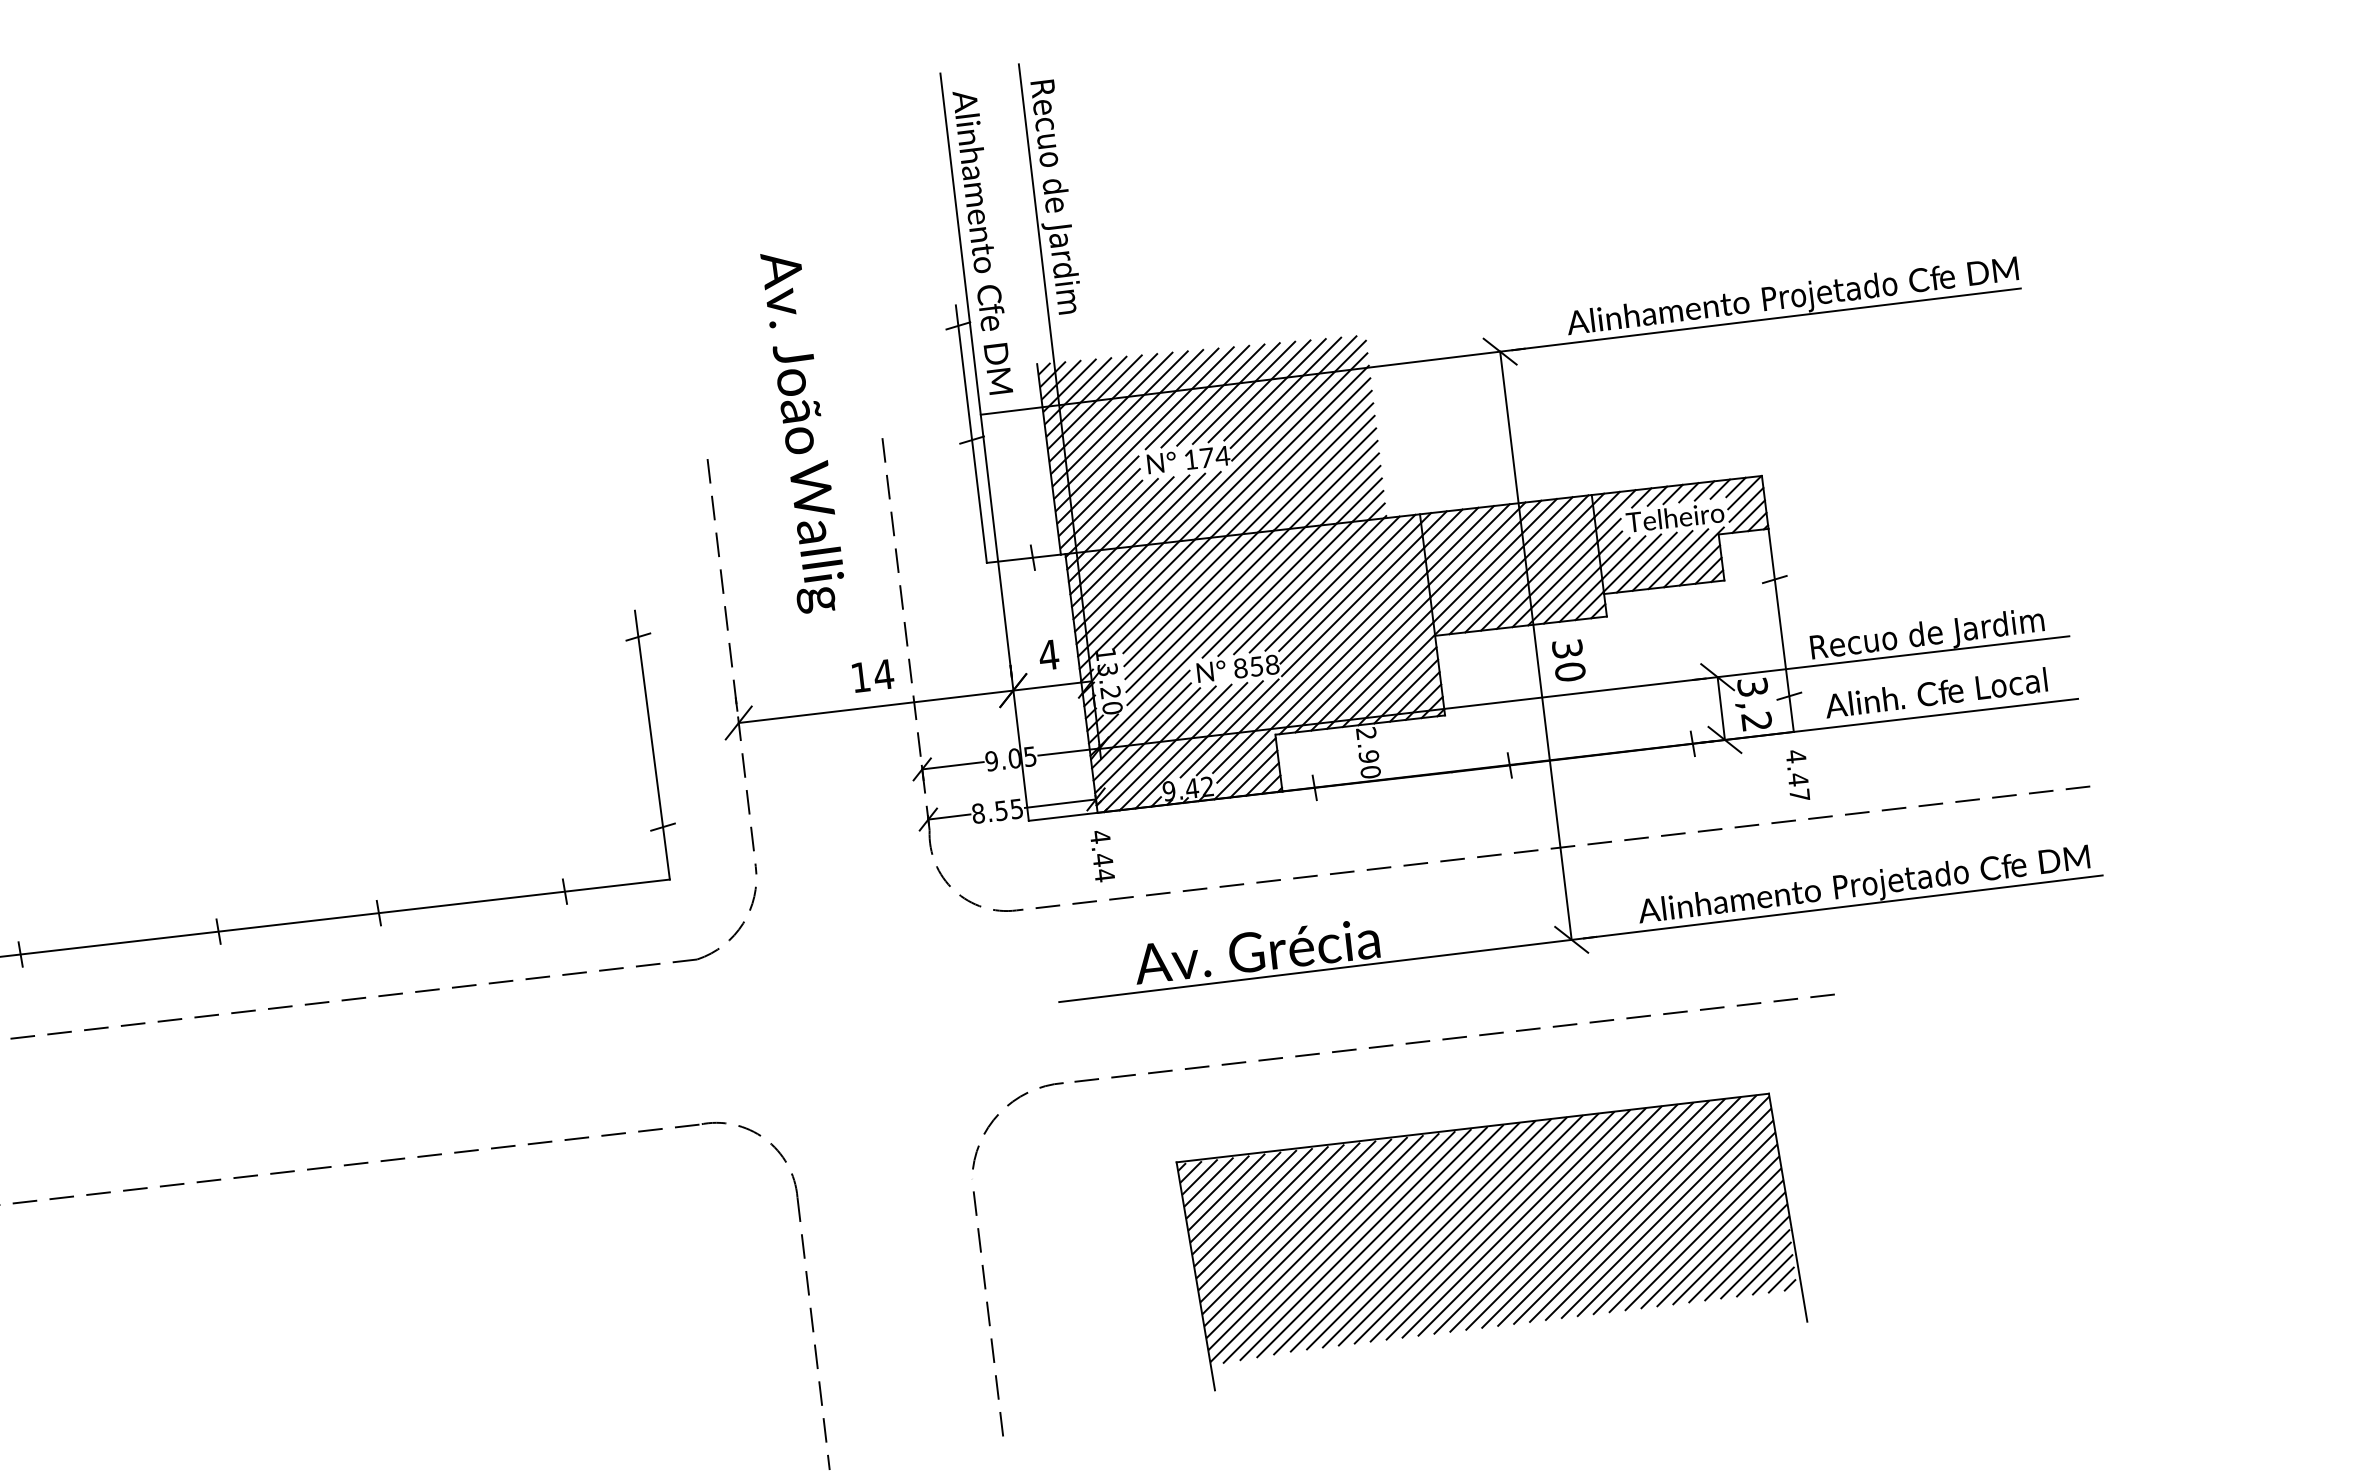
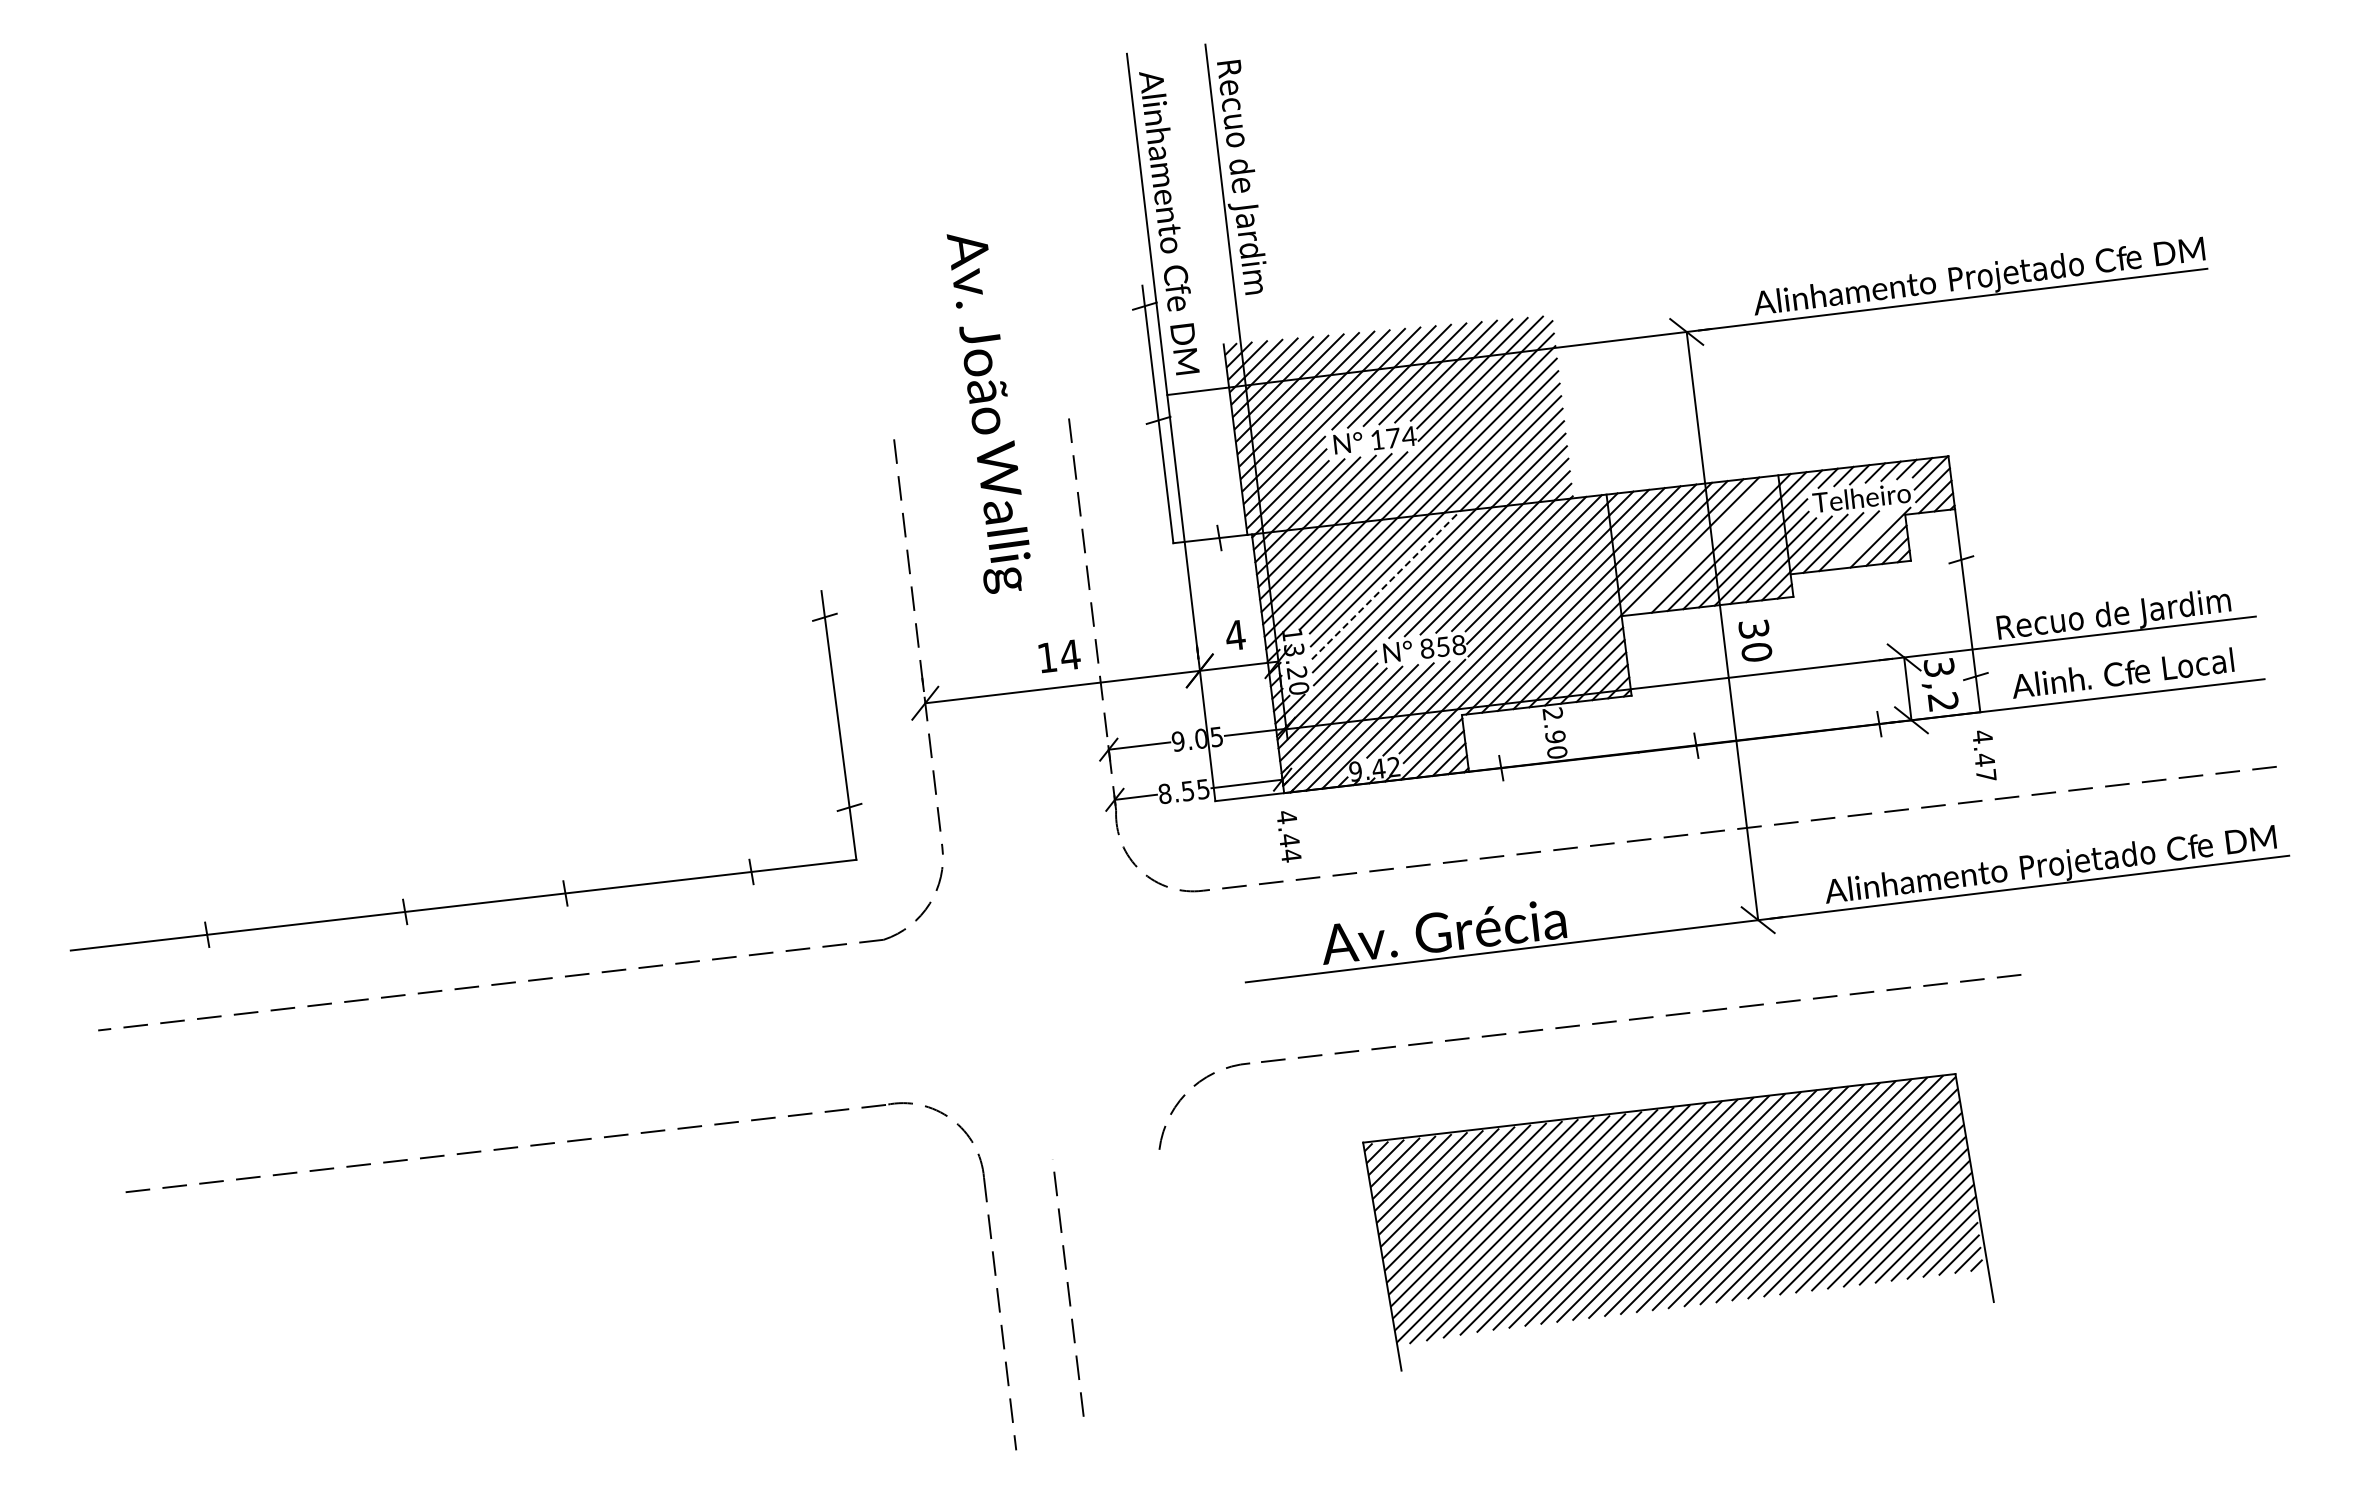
line: (1677, 559) -> (1864, 539), removed
line: (1518, 564) -> (1705, 544), removed
line: (1199, 605) -> (1386, 585), solid -> dashed
line: (987, 1307) -> (1068, 1287), moved

